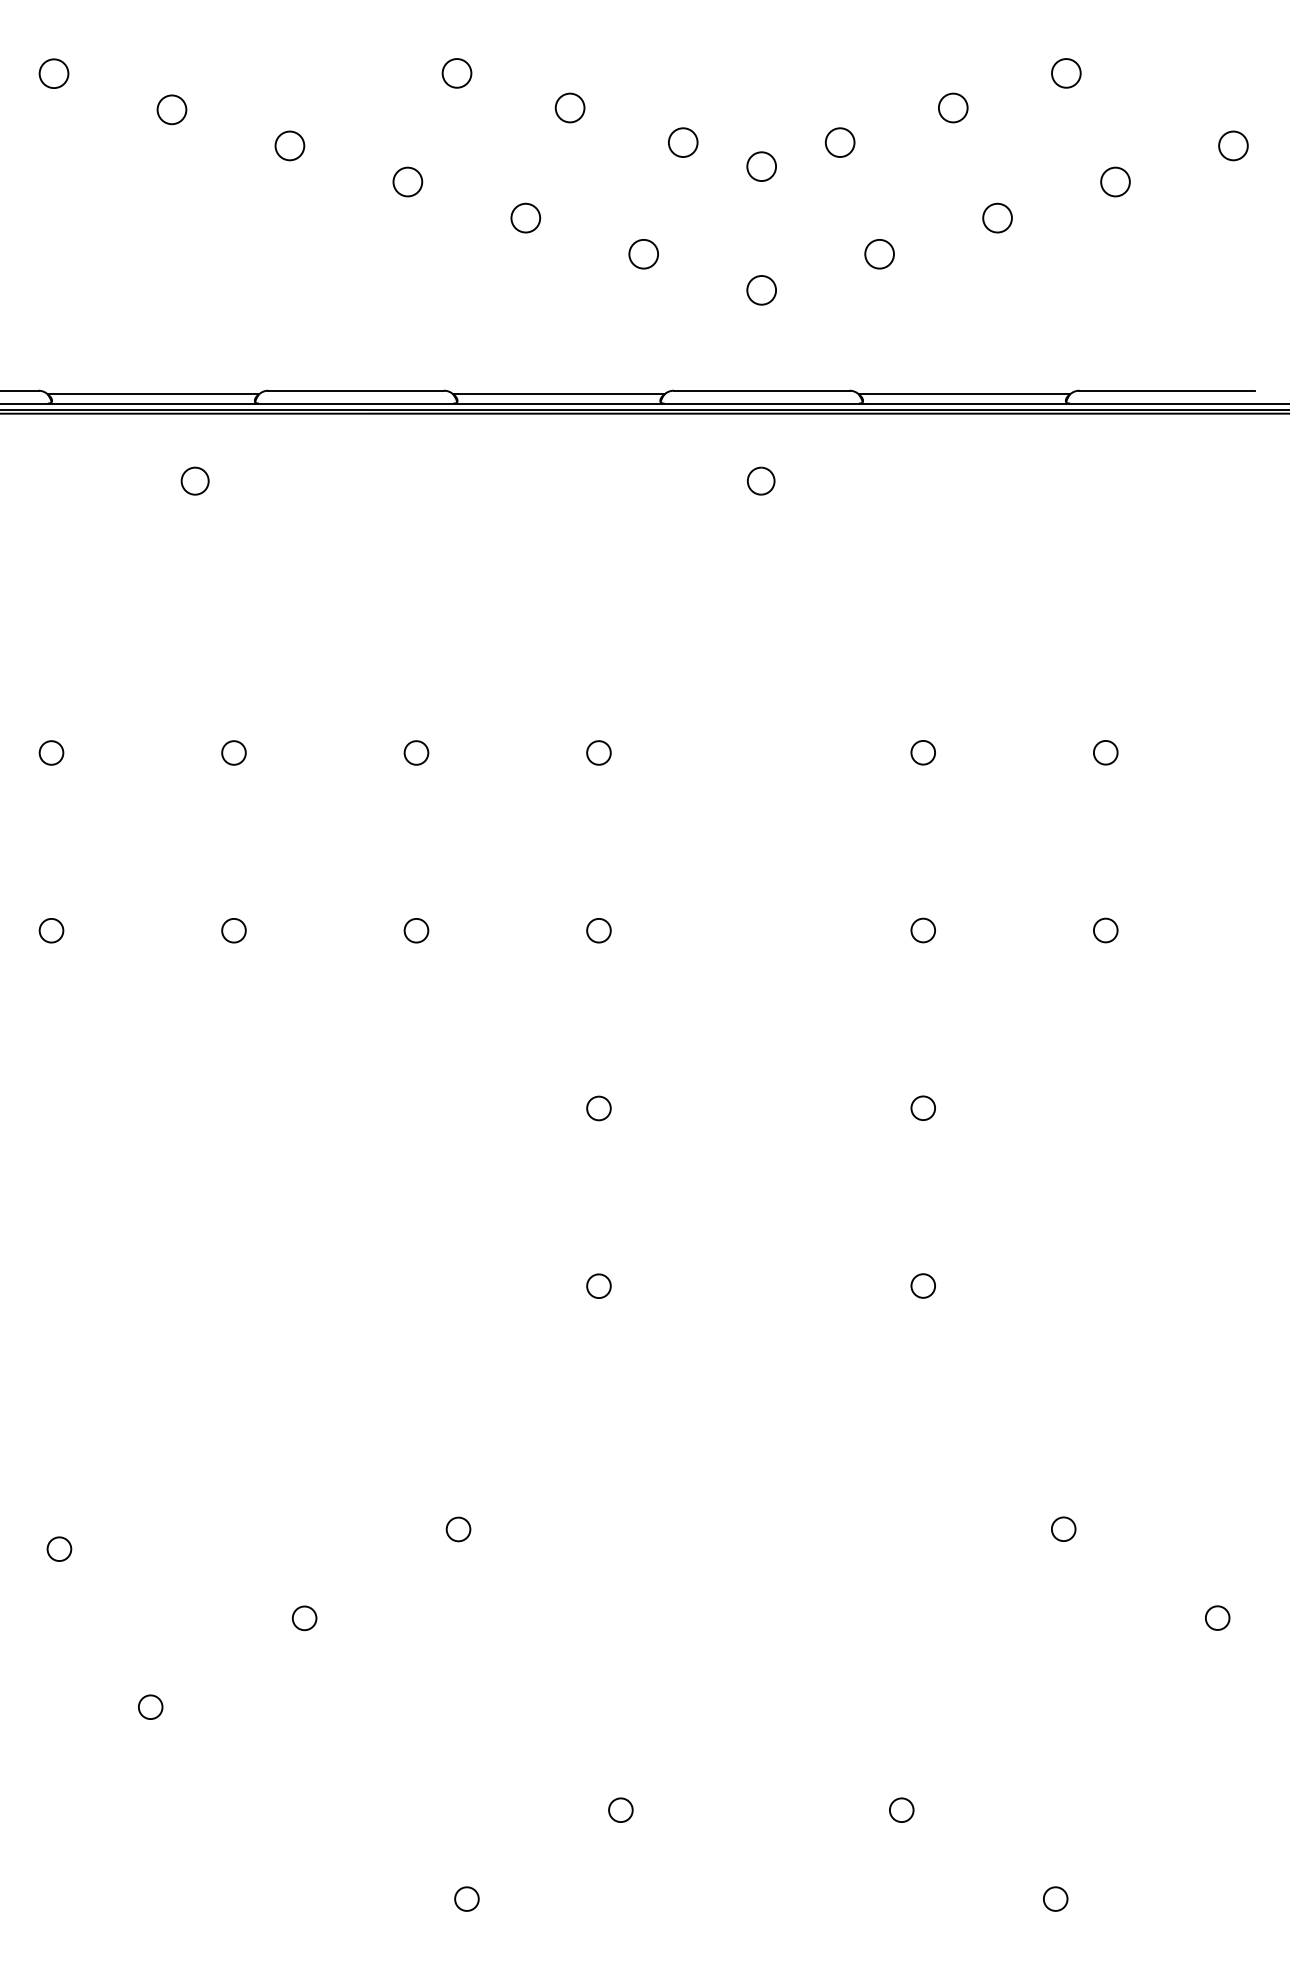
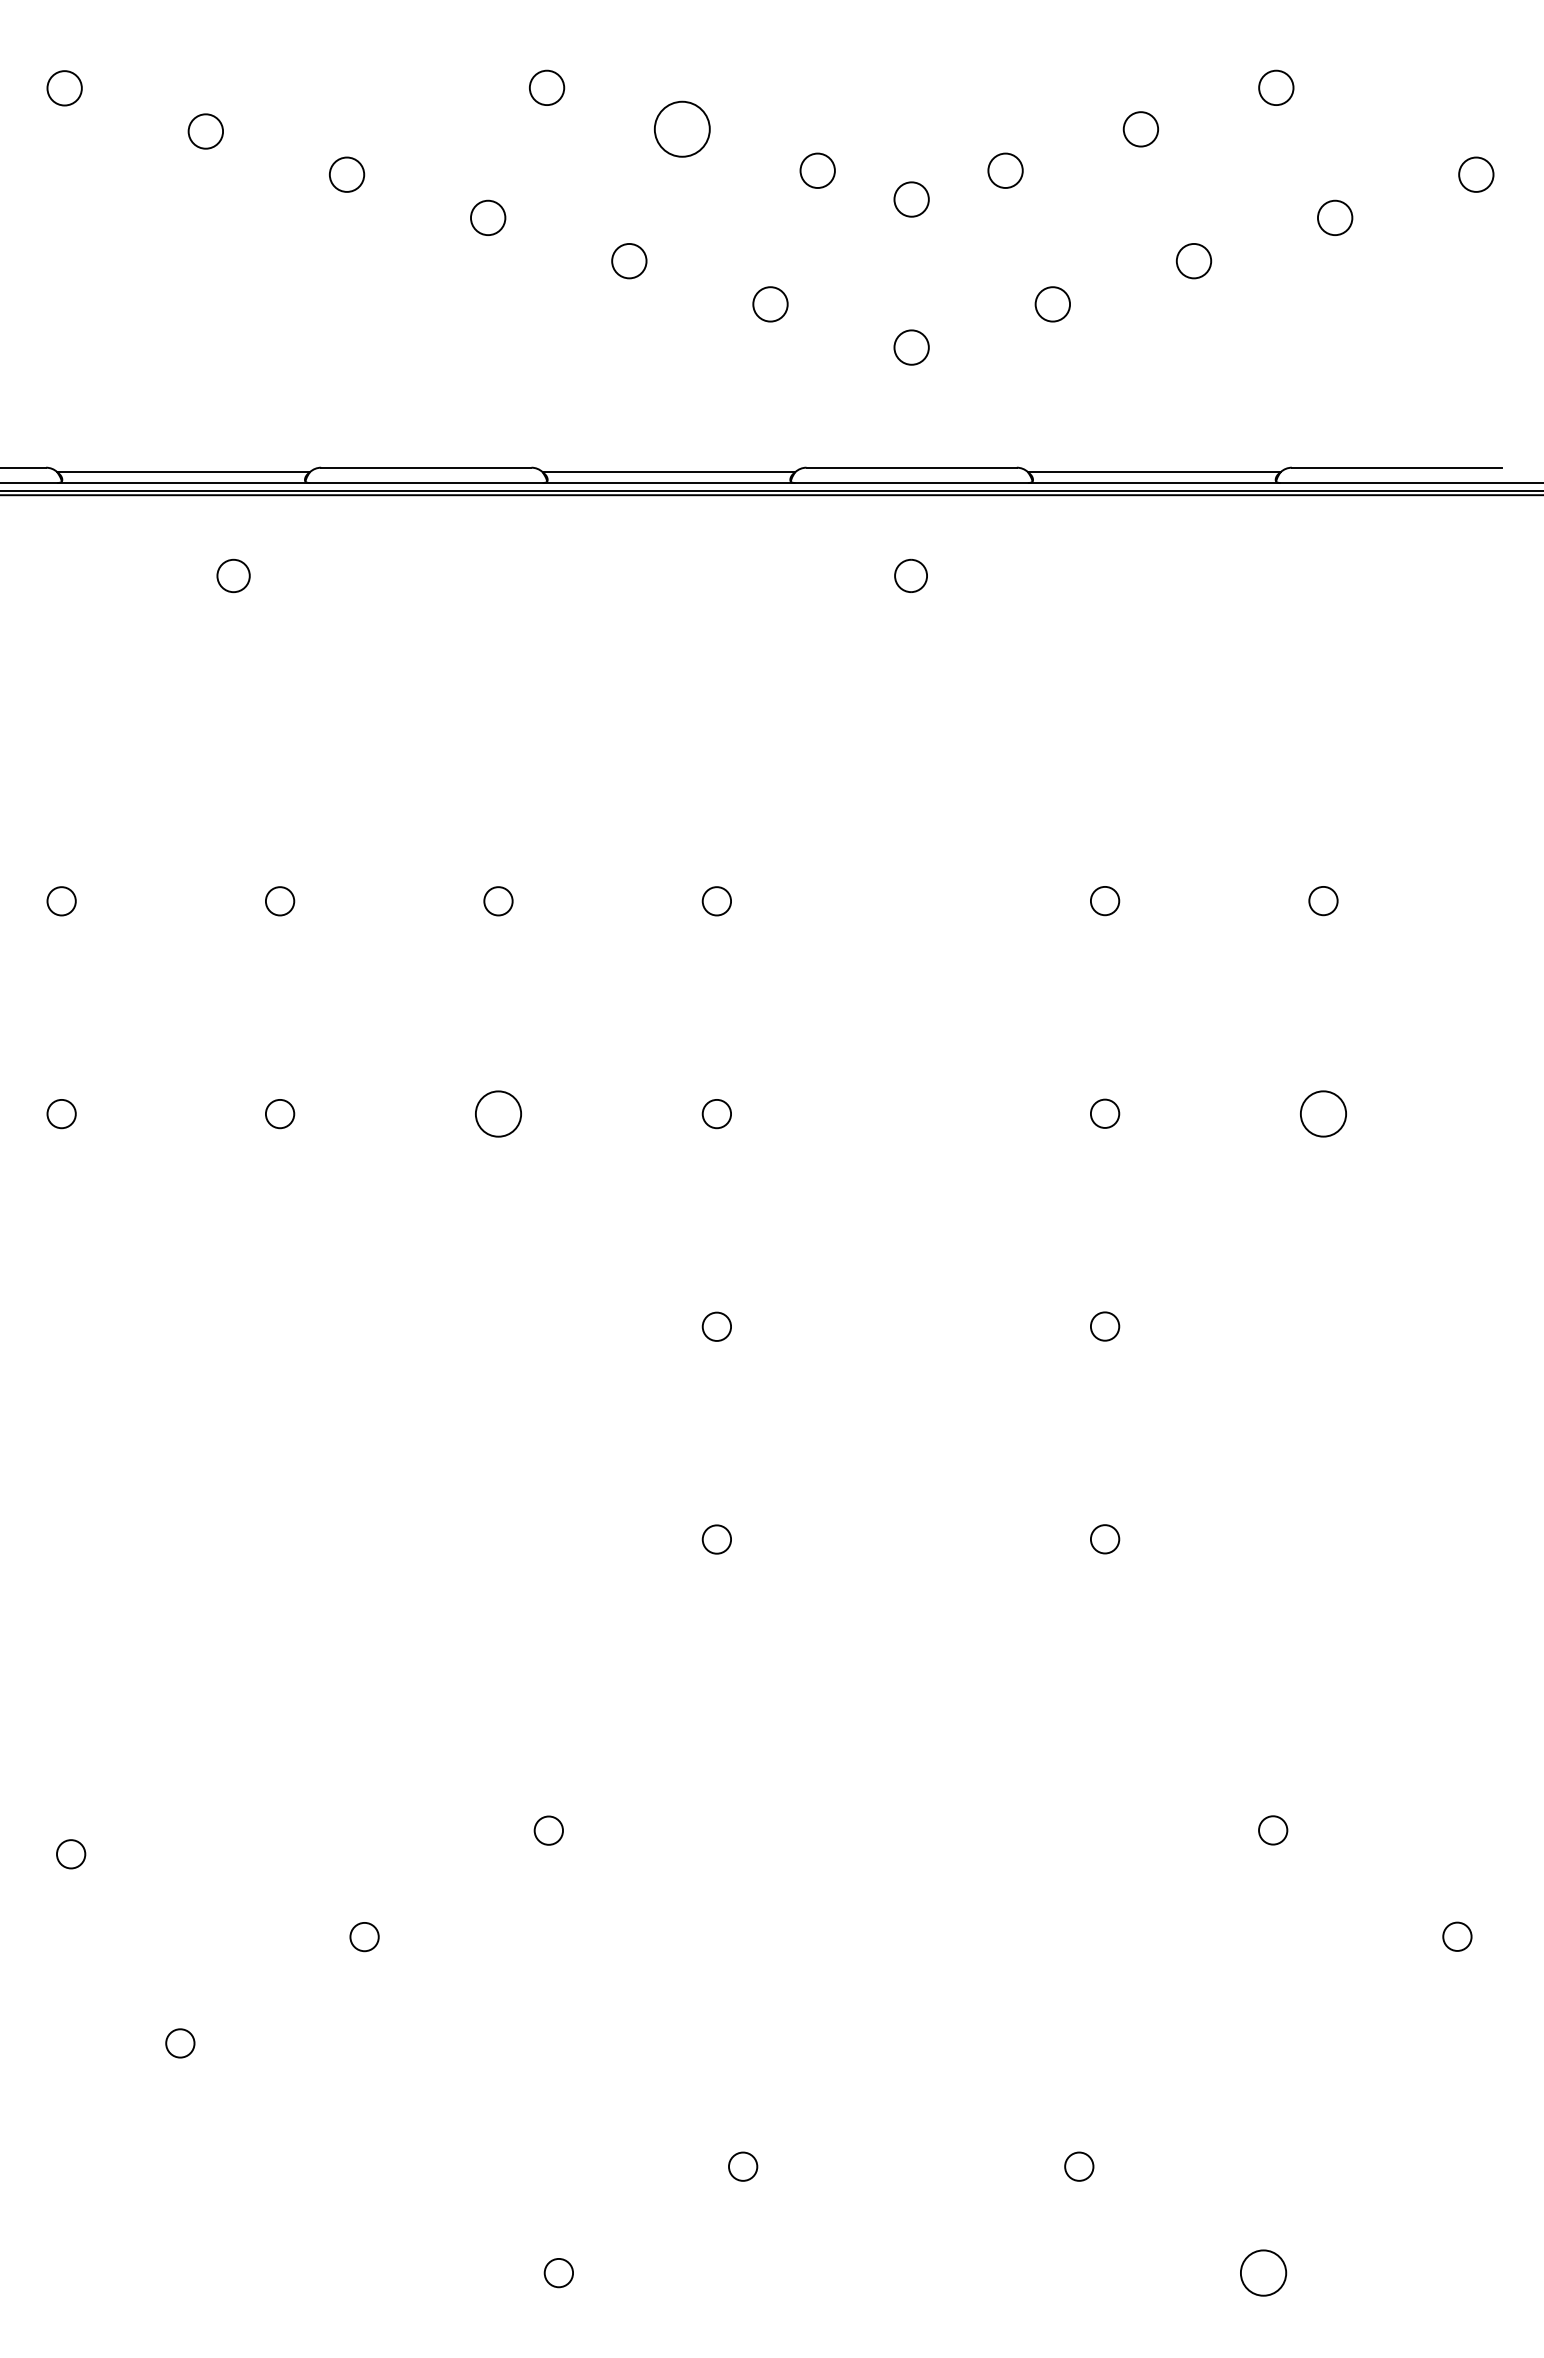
circle: (570, 108) -> (682, 129), size x1.6
circle: (416, 930) -> (498, 1113), size x1.6
circle: (1105, 930) -> (1323, 1113), size x1.6
circle: (1055, 1898) -> (1263, 2272), size x1.6

